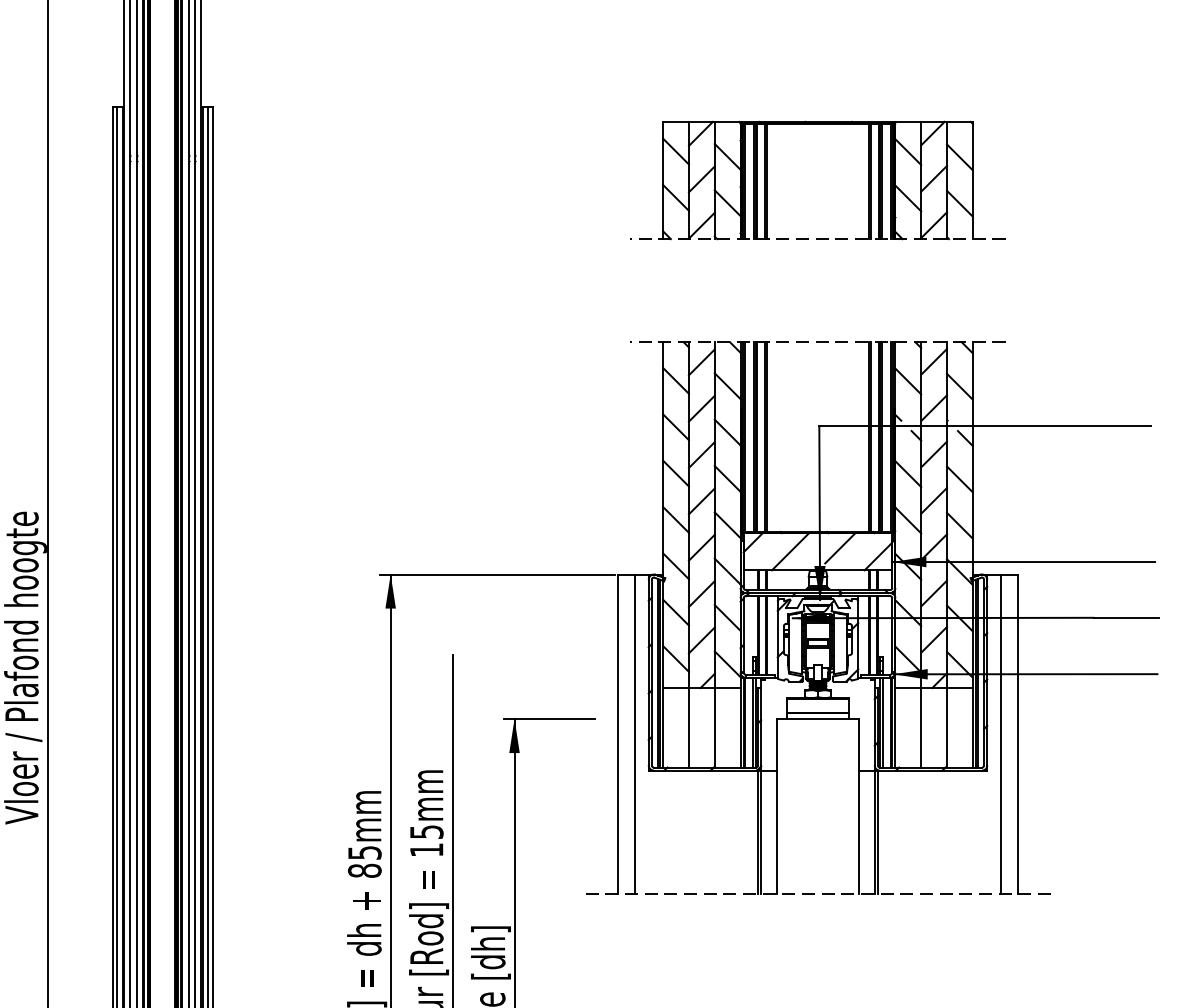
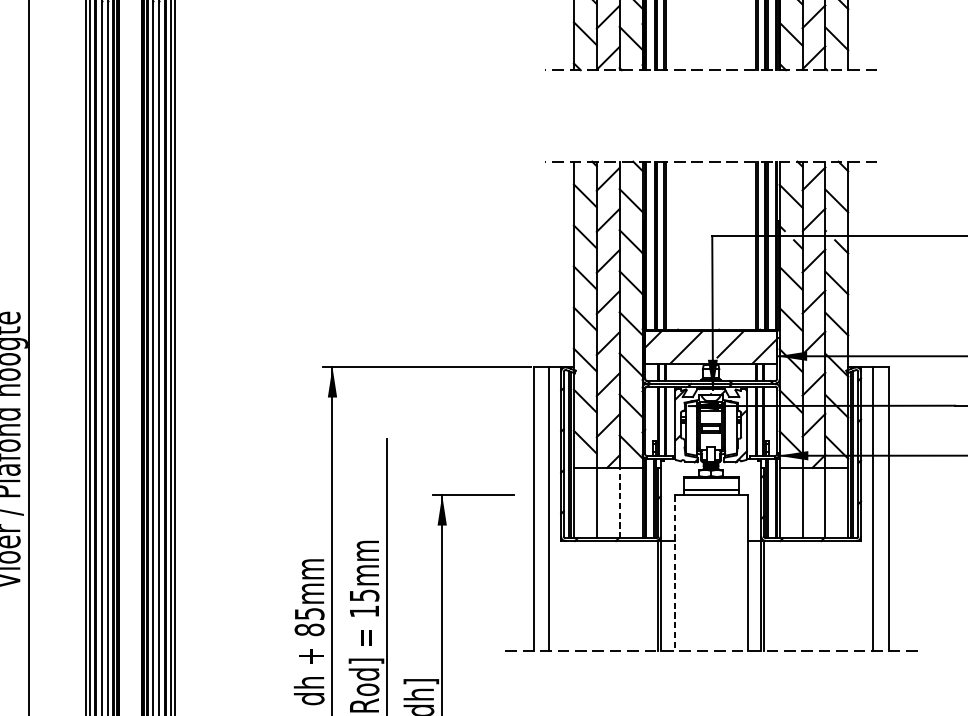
line: (714, 727) -> (619, 502), solid -> dashed
line: (776, 806) -> (674, 572), solid -> dashed

